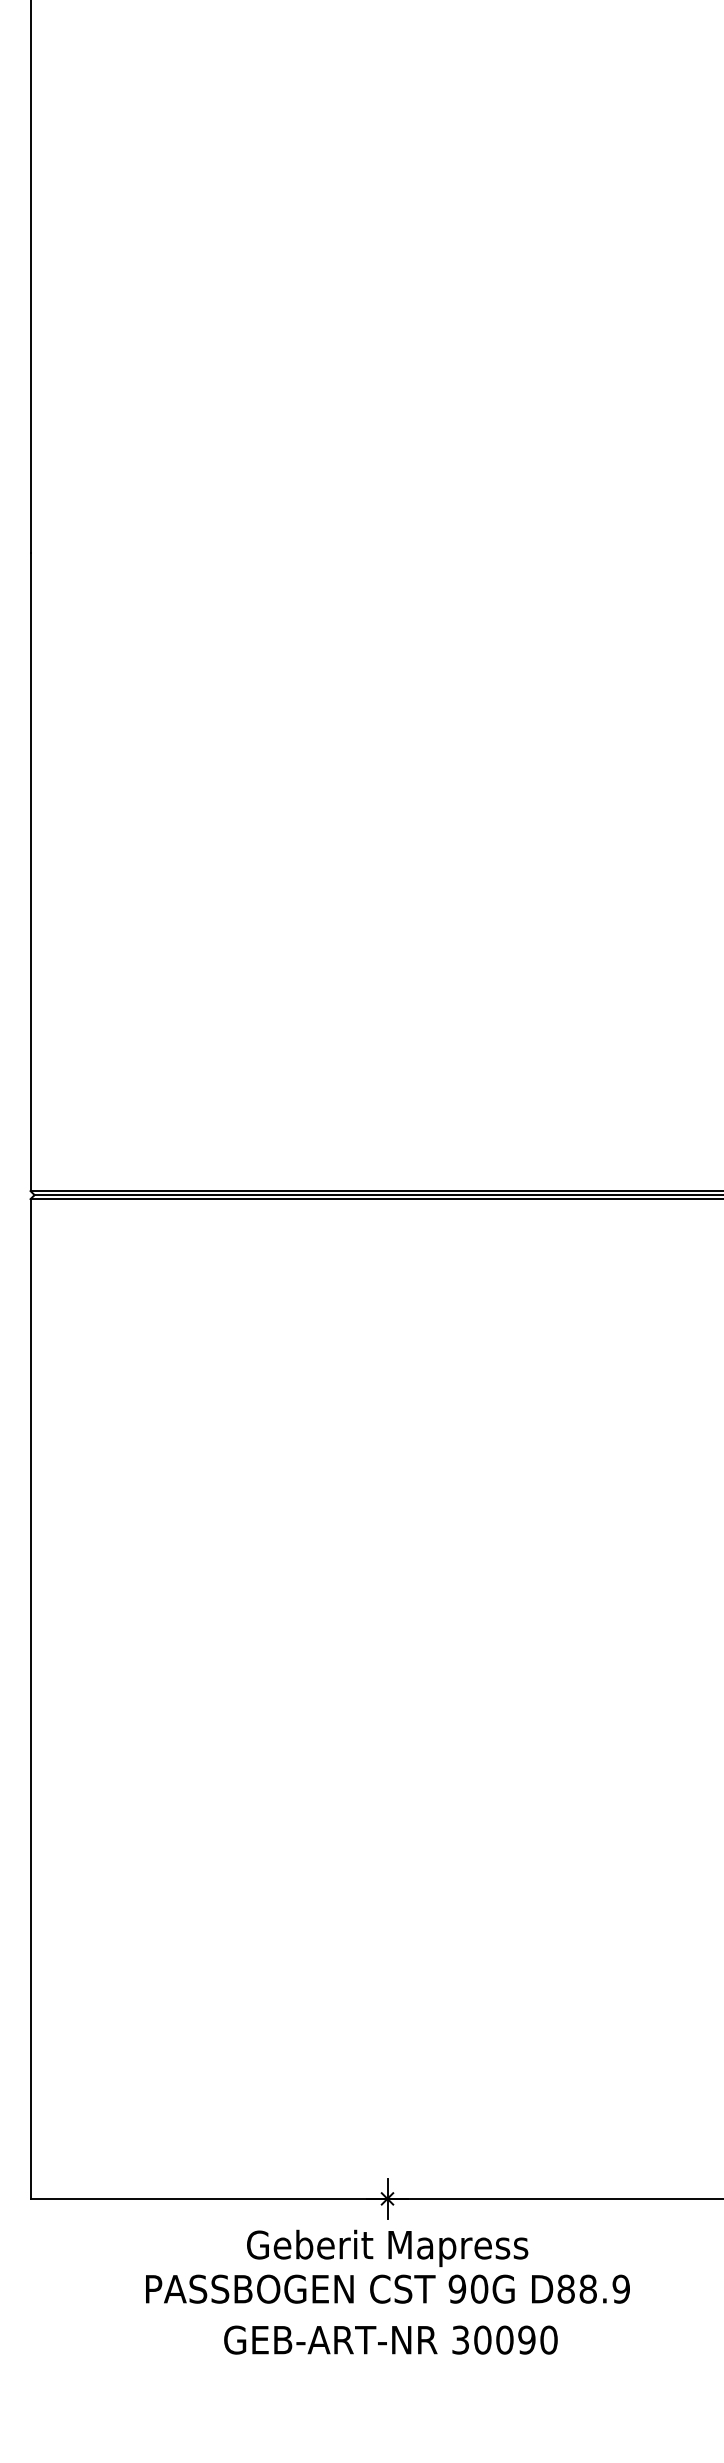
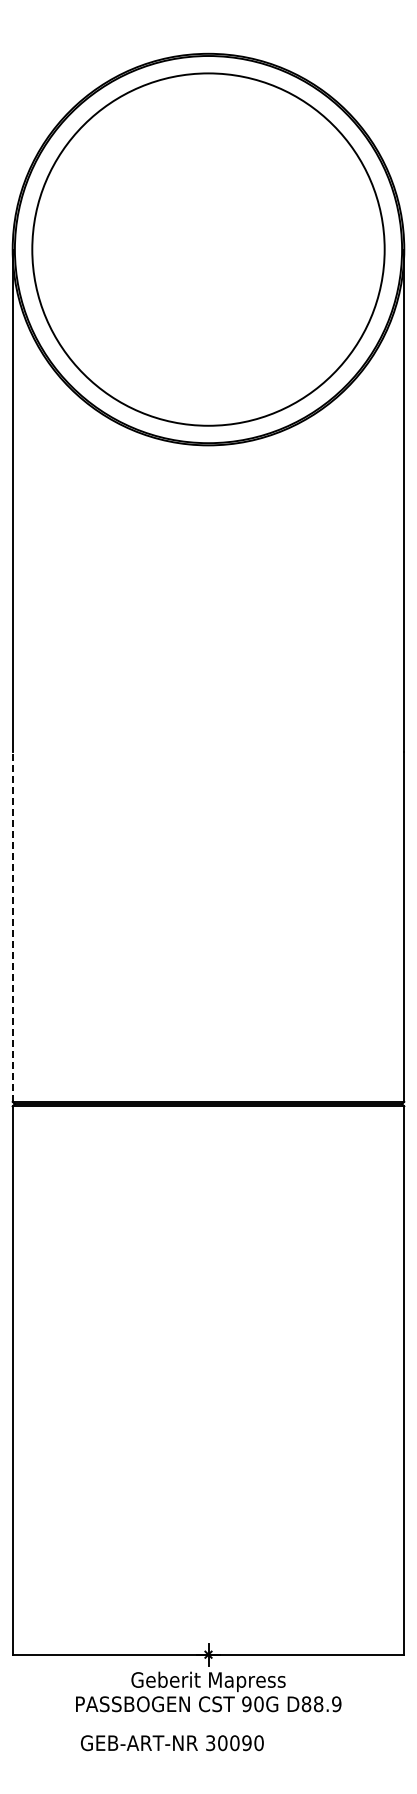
line: (30, 871) -> (12, 926), solid -> dashed
text: (391, 2340) -> (172, 1743), moved

